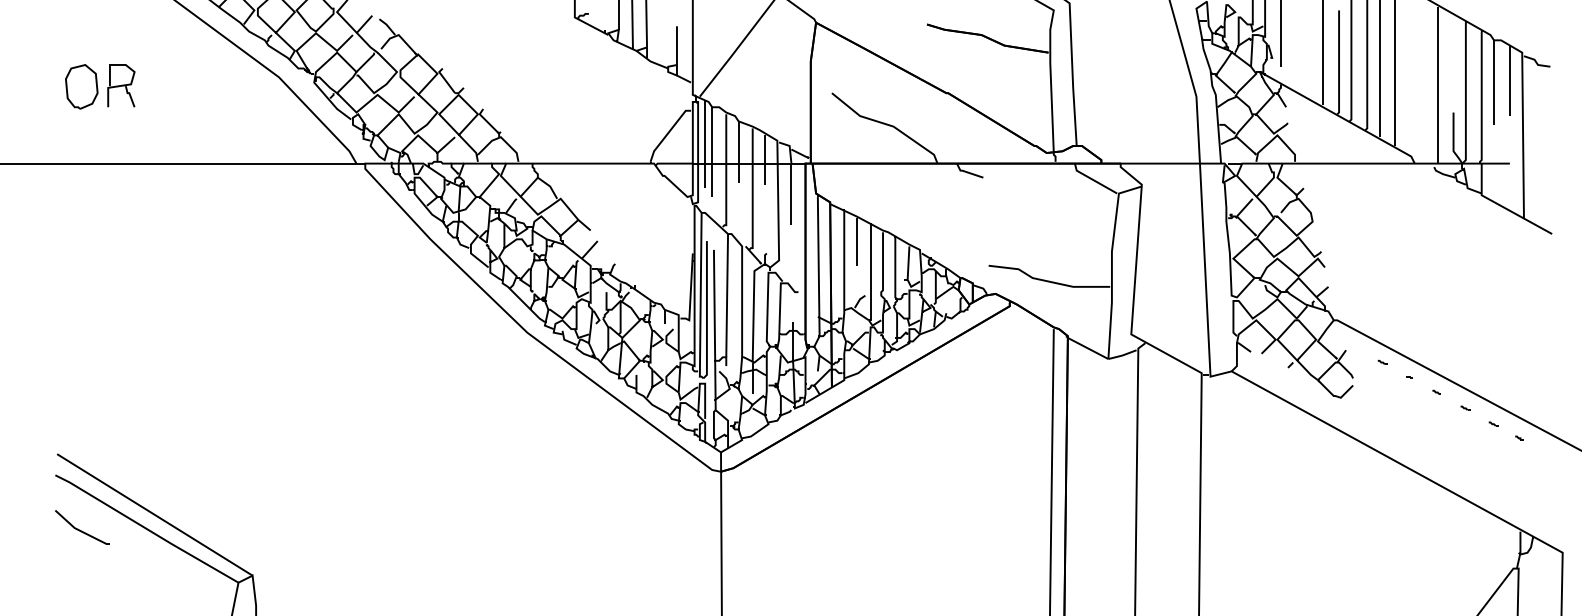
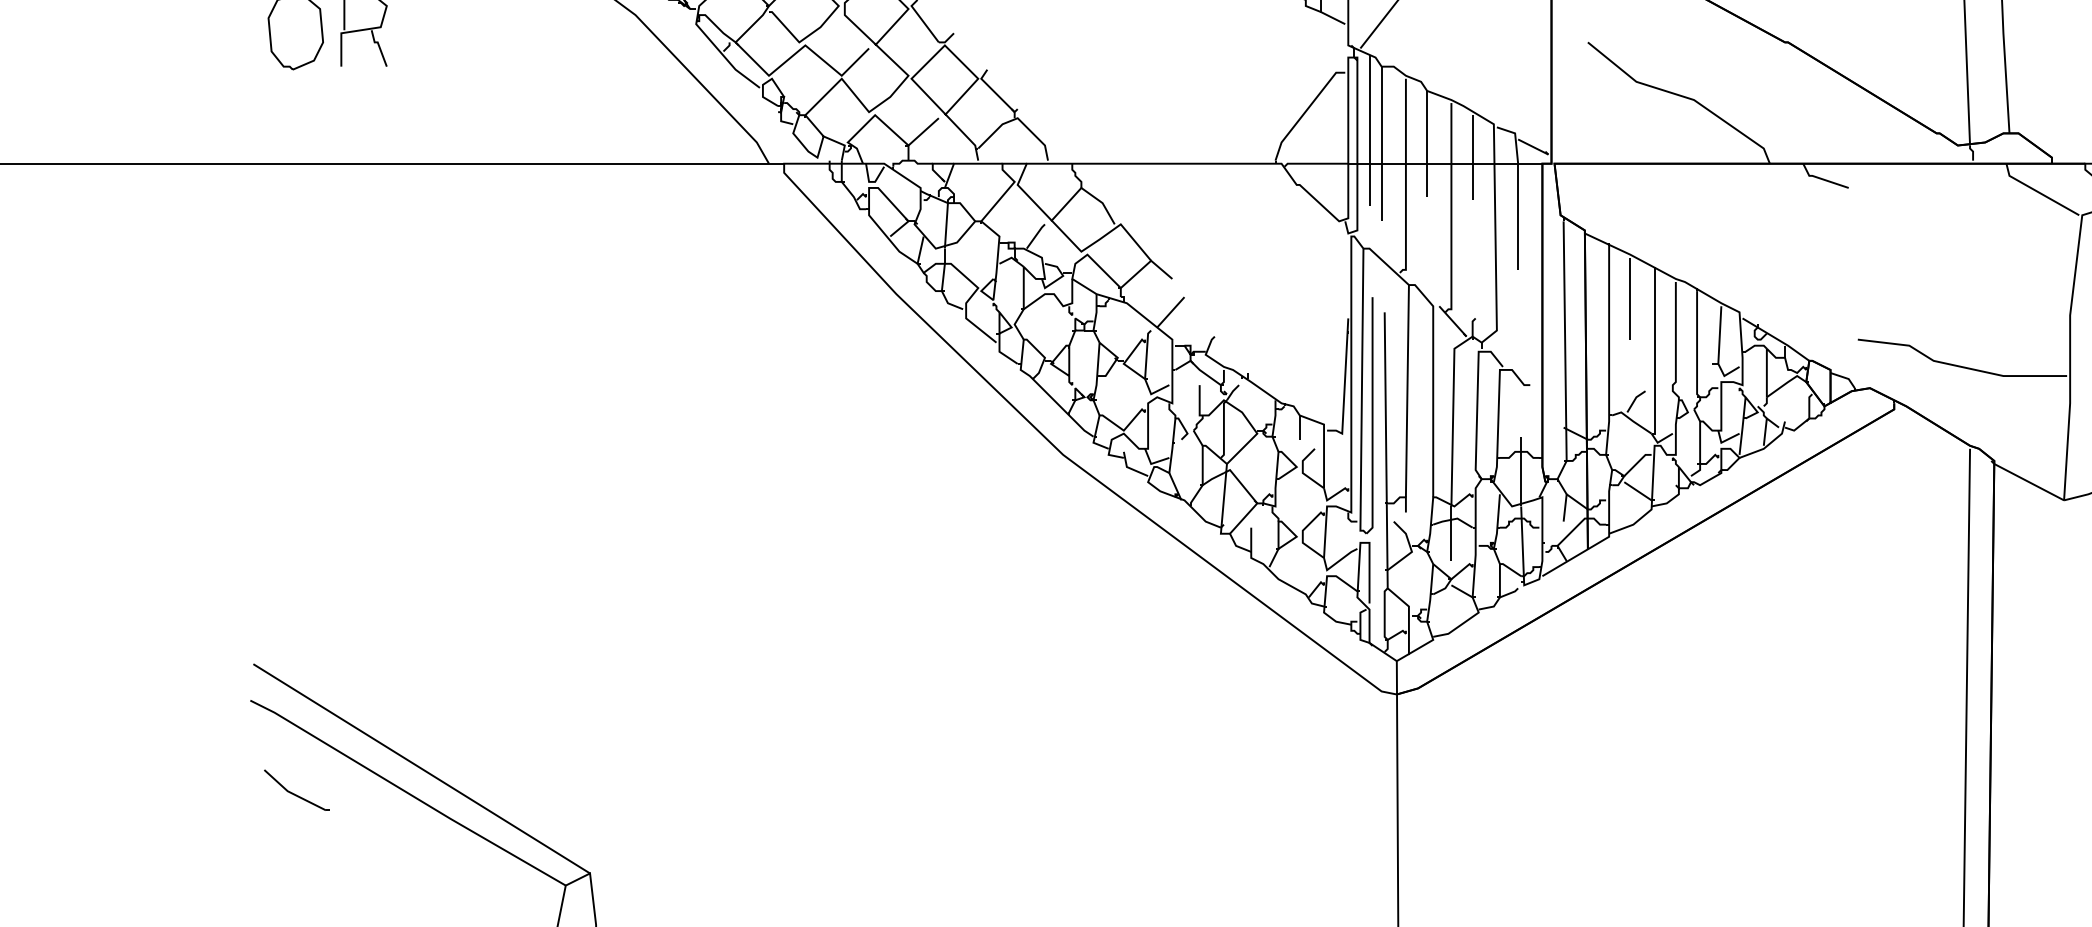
part: (82, 527) -> (297, 790), size x0.7

